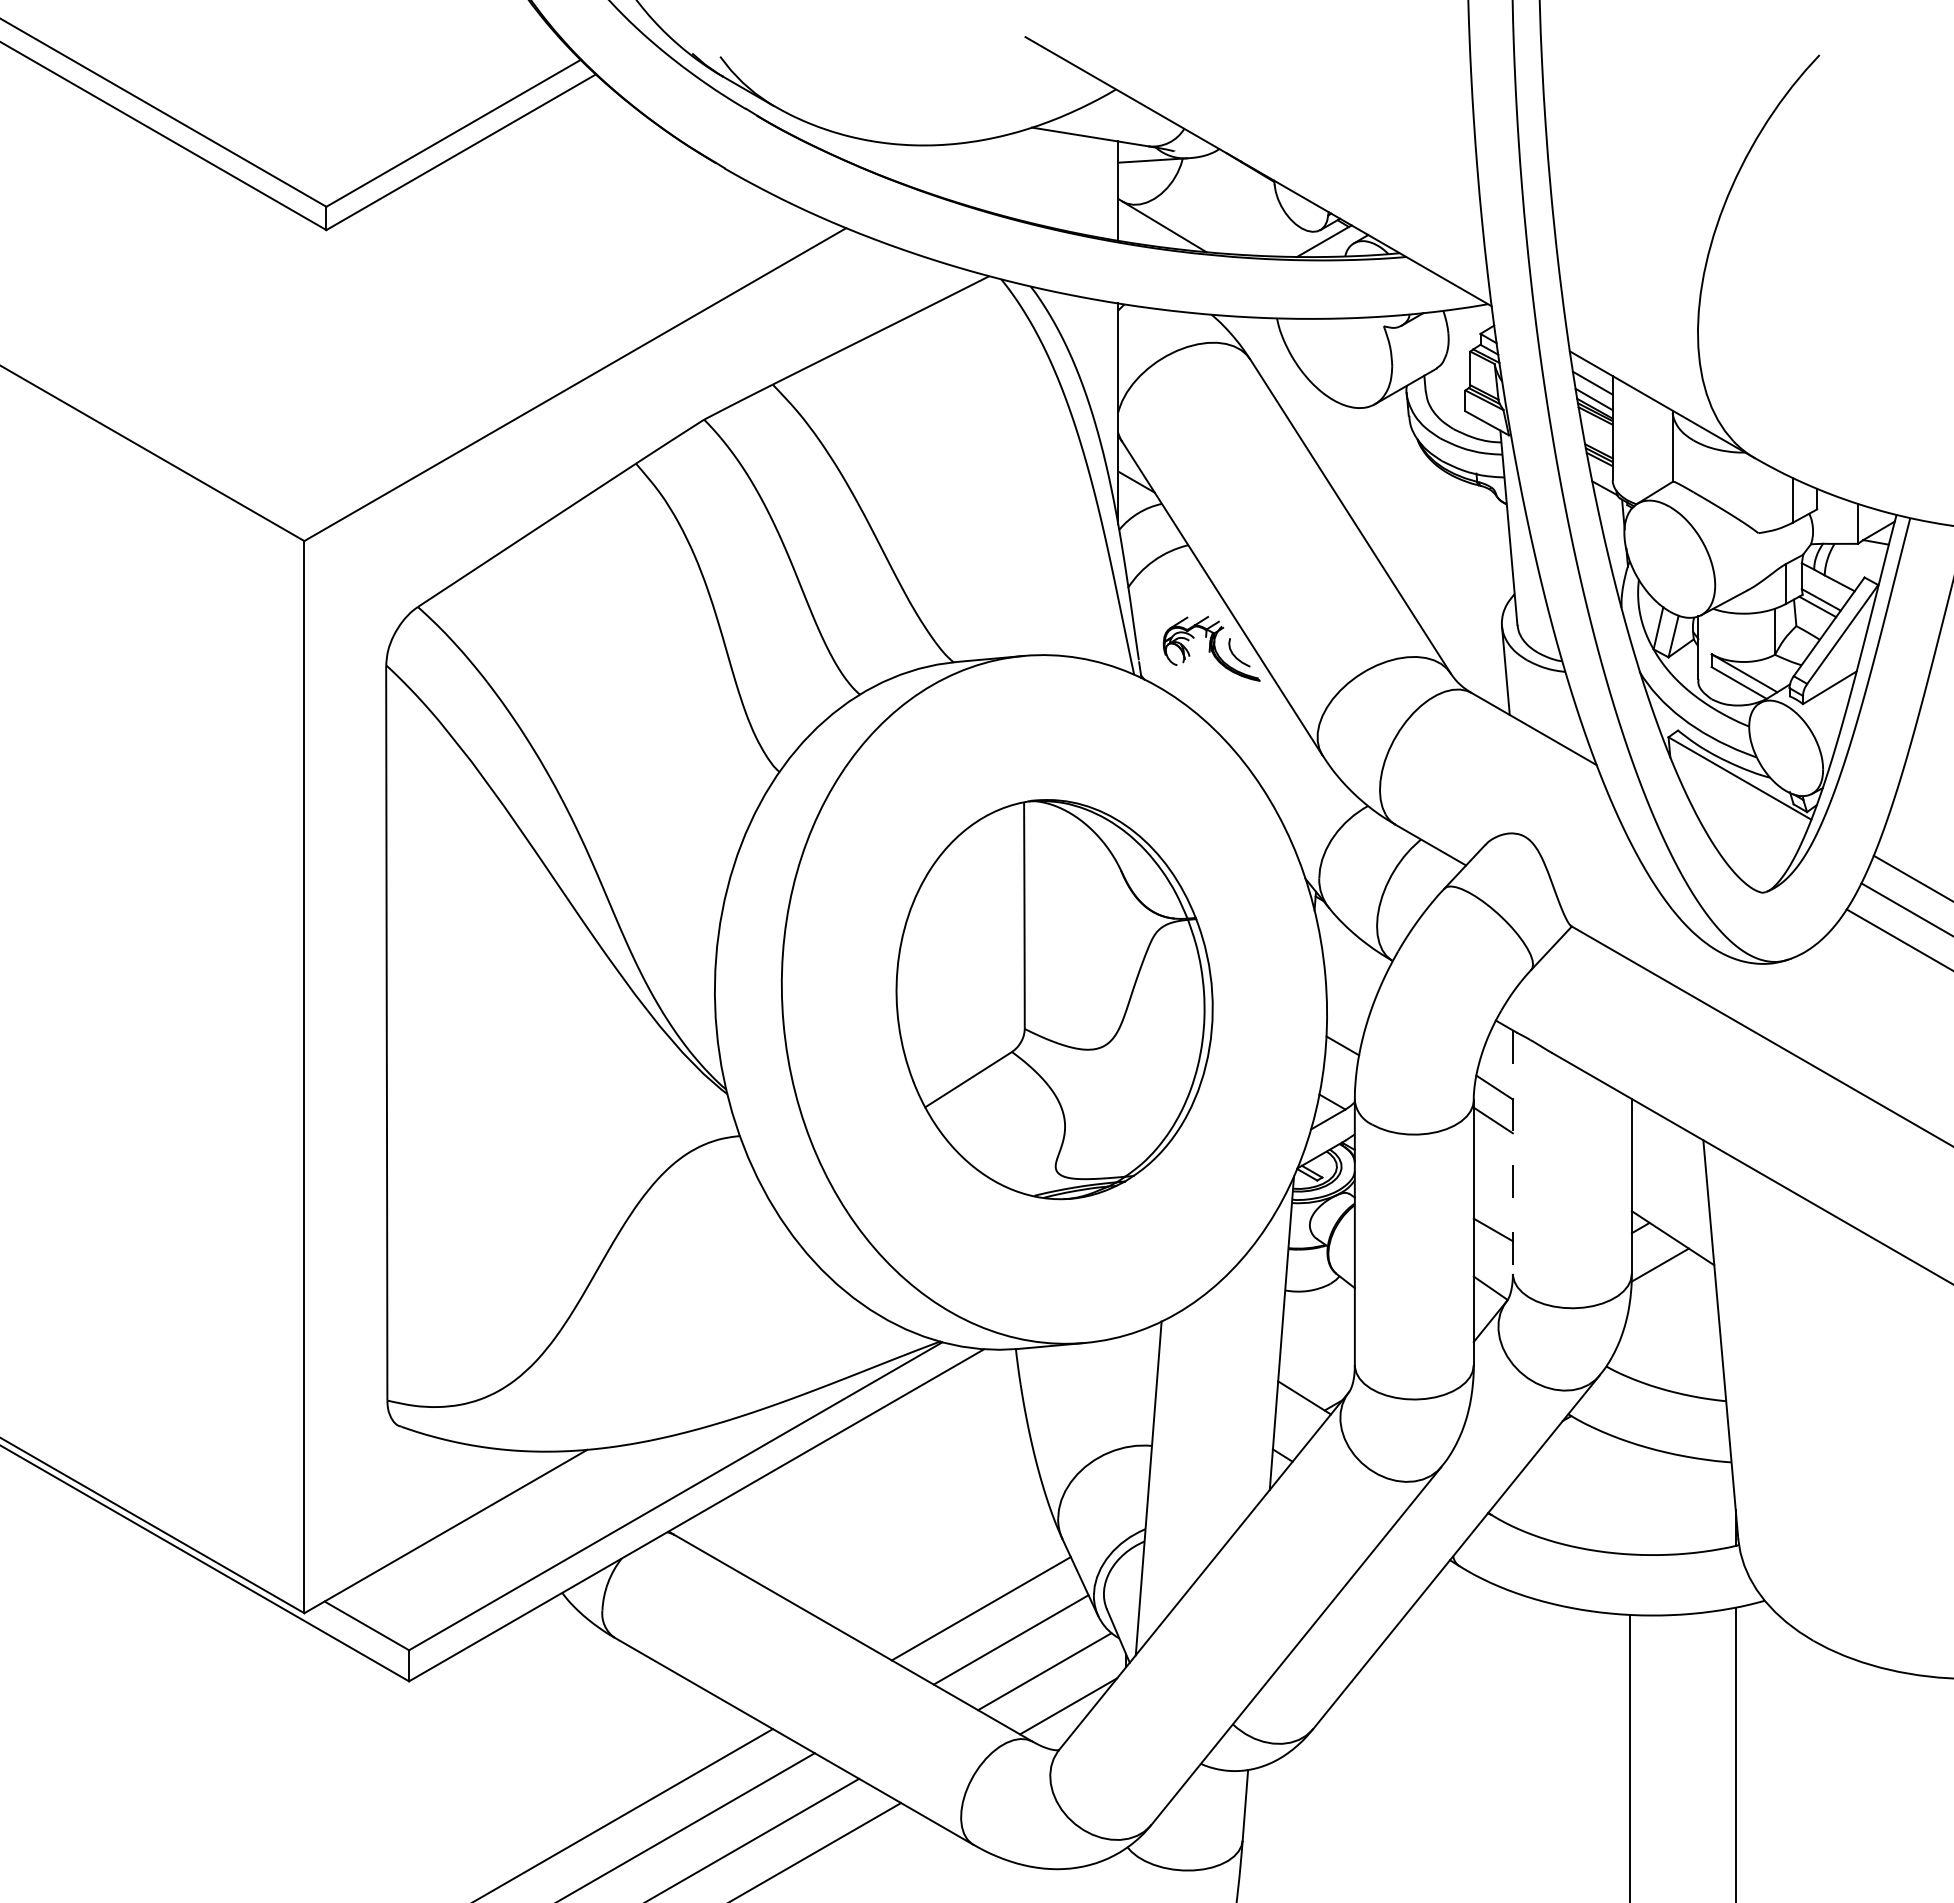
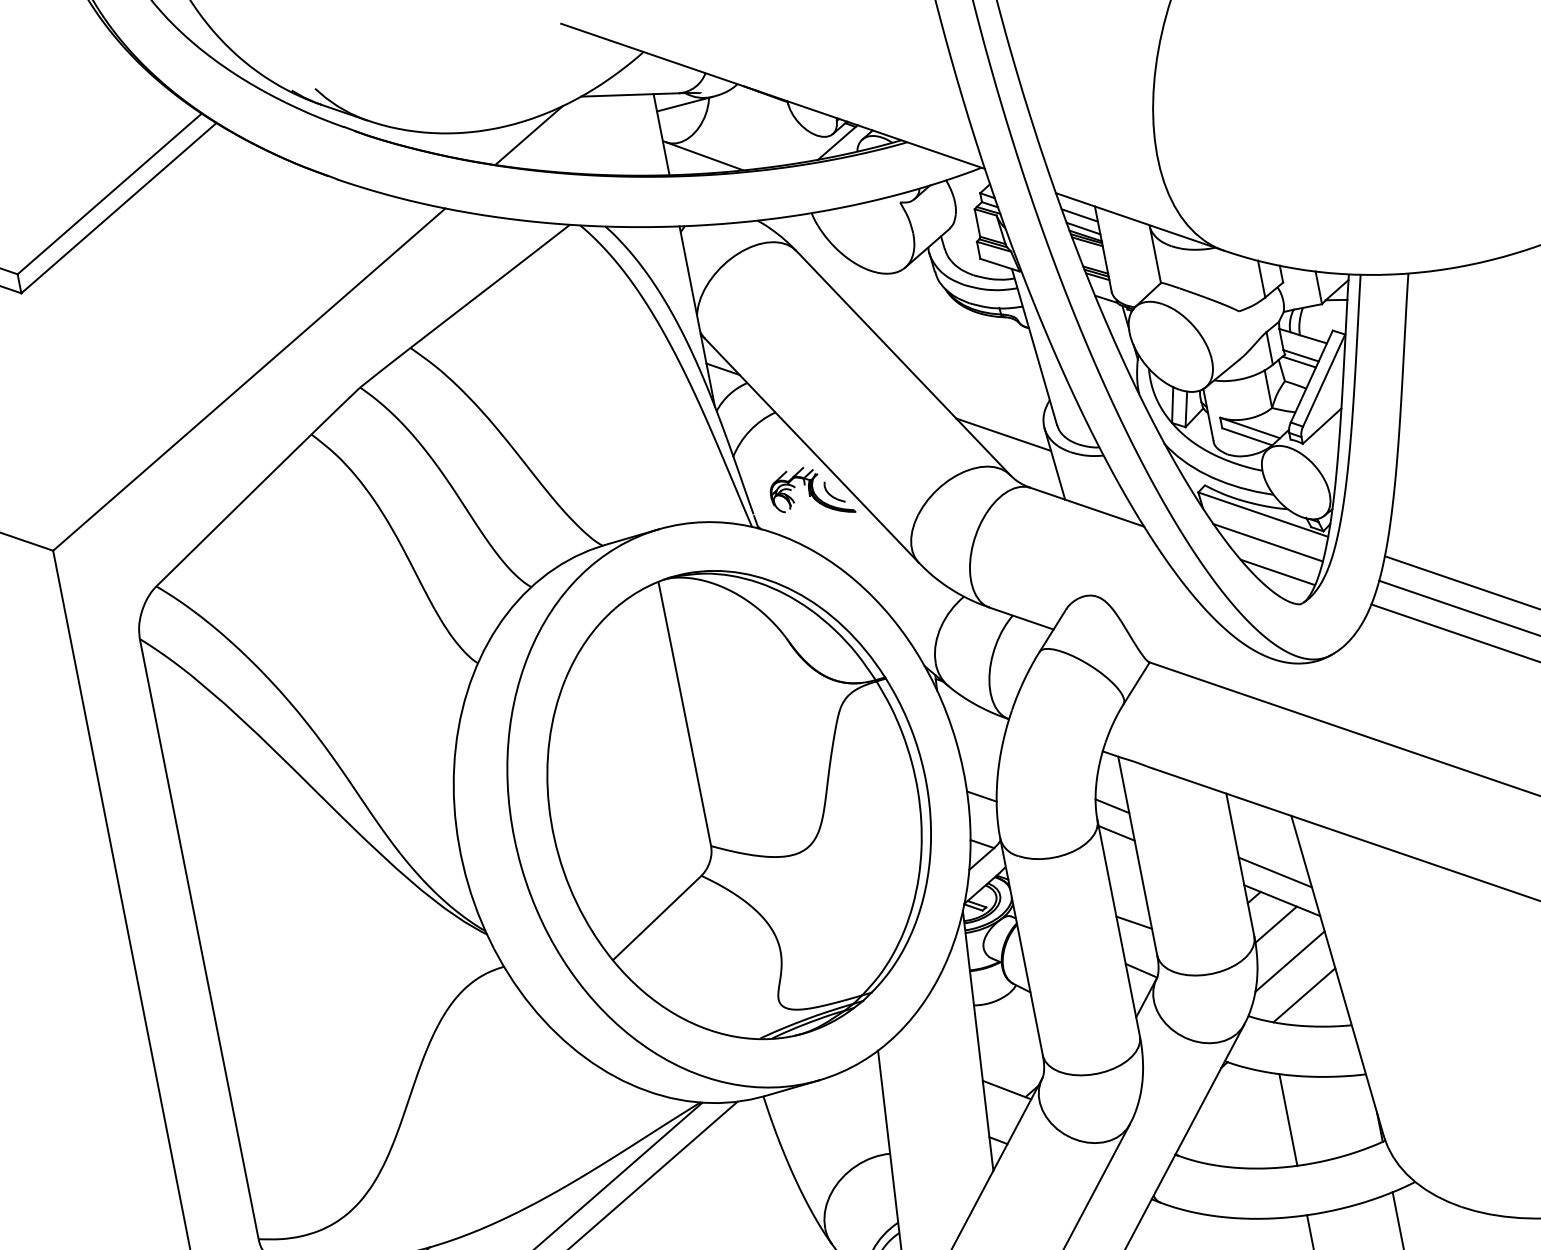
line: (961, 161) -> (528, 135), added
line: (1452, 624) -> (1003, 434), added
line: (1739, 812) -> (1268, 542), added
line: (1743, 849) -> (1277, 572), added
part: (1054, 999) -> (739, 804), size x1.43
line: (1512, 1152) -> (1137, 856), dashed -> solid
line: (1671, 1203) -> (1275, 872), added
line: (1667, 1311) -> (1289, 961), added
line: (1677, 1354) -> (1304, 994), added
line: (1629, 1498) -> (1288, 1120), added

